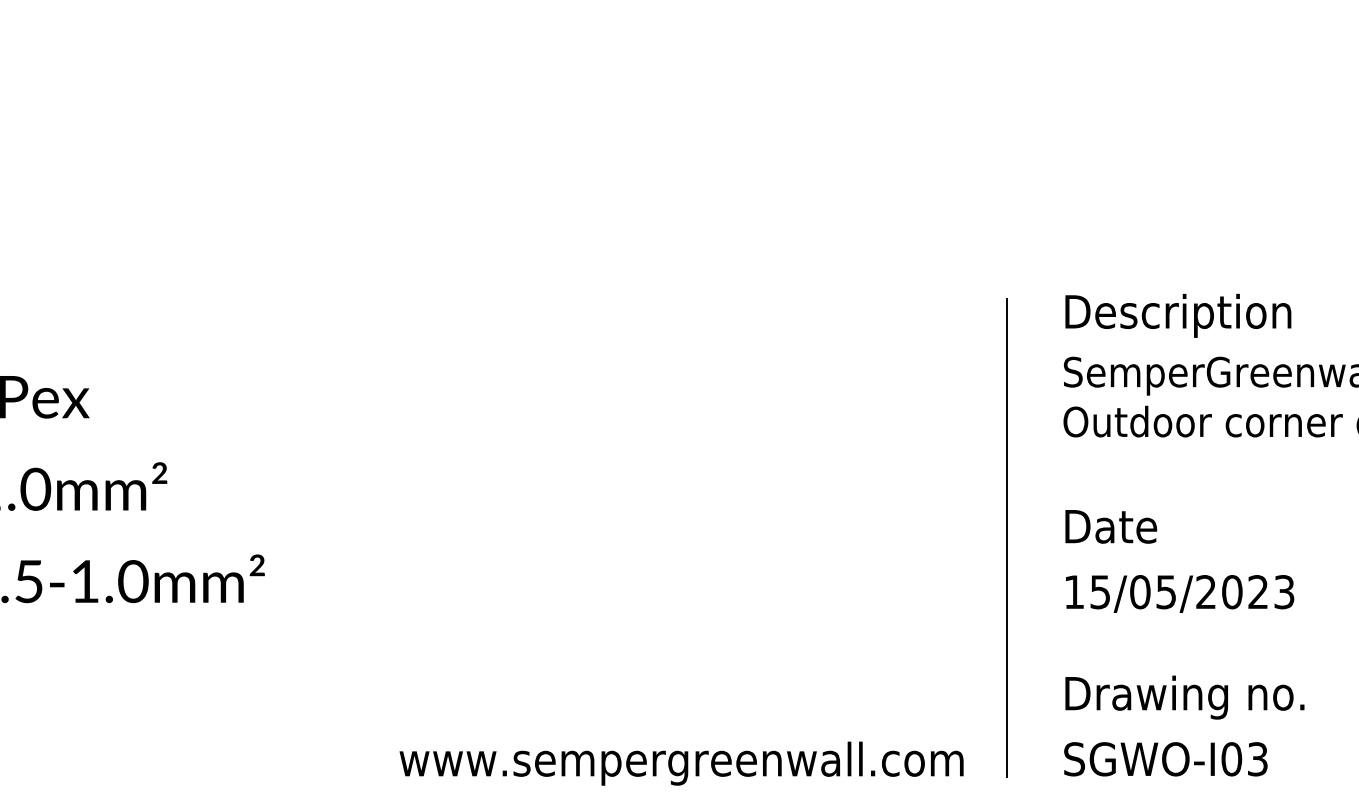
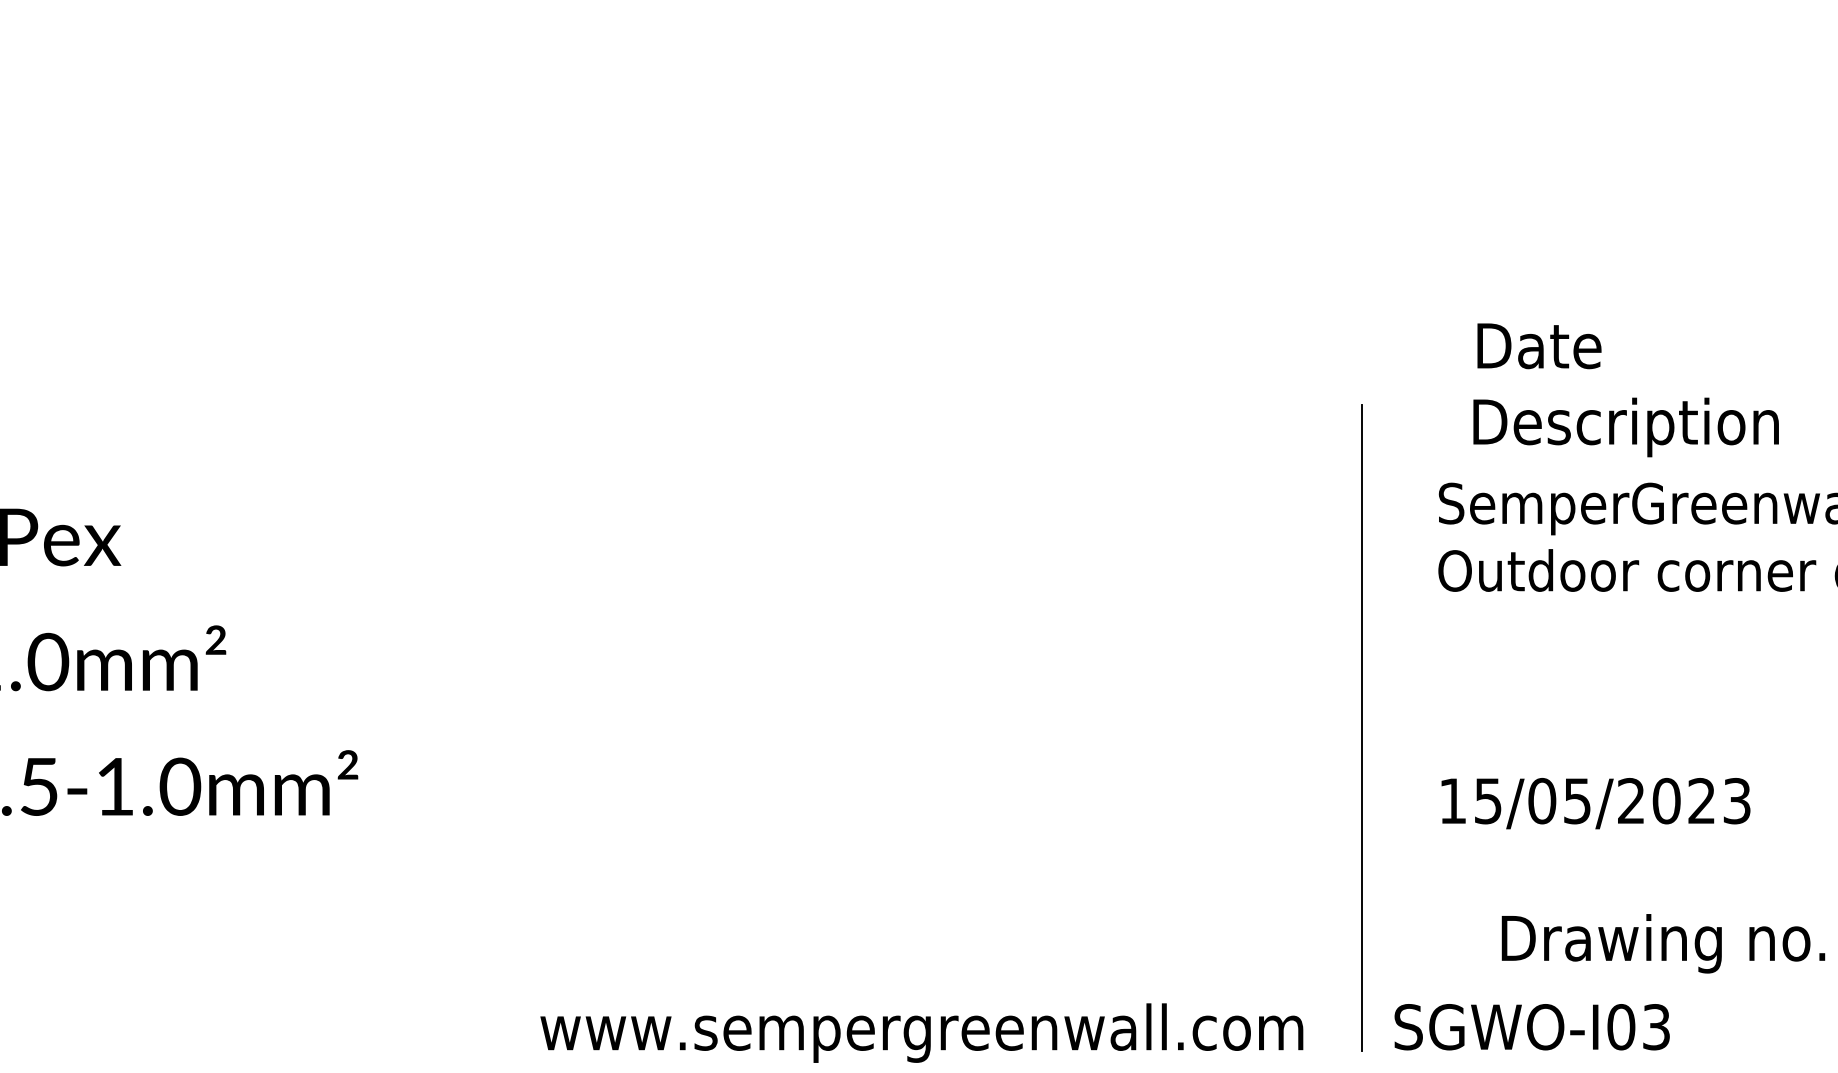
text: (1178, 315) -> (1626, 426), moved
text: (1111, 526) -> (1539, 345), moved
text: (1184, 697) -> (1662, 943), moved
text: (1165, 759) -> (1531, 1027), moved

